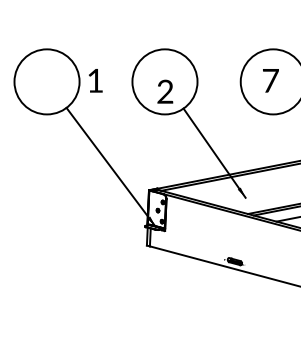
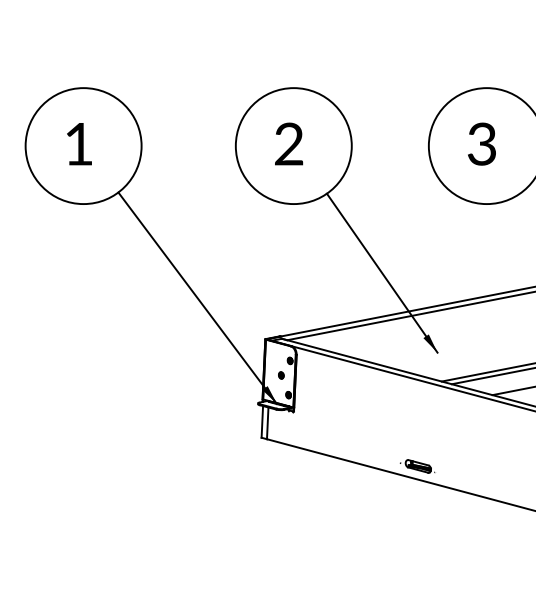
text: (95, 80) -> (79, 143), moved
text: (270, 80) -> (481, 143), 7 -> 3
text: (165, 91) -> (289, 143), moved

